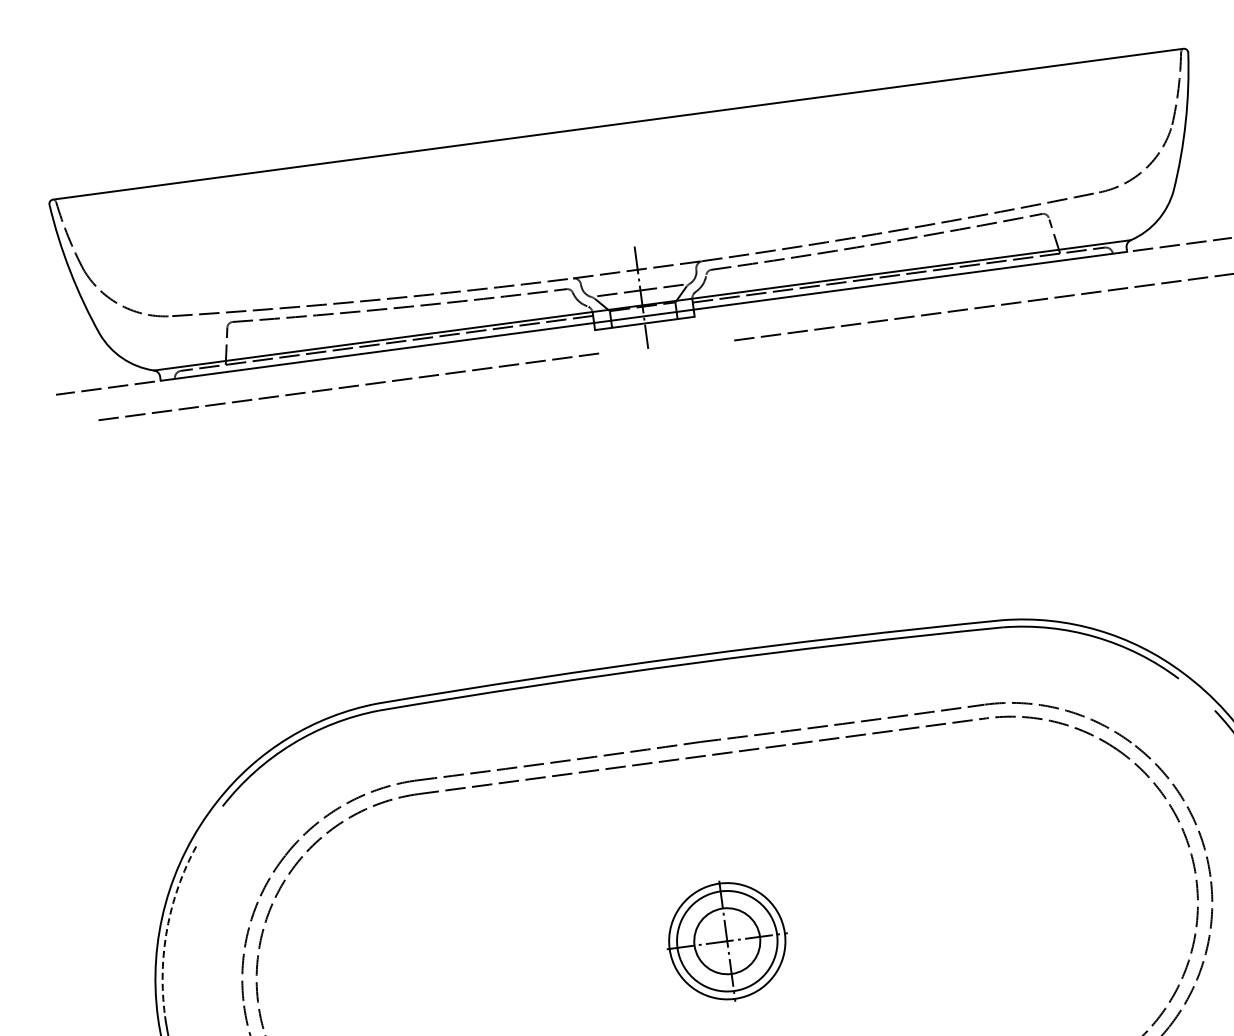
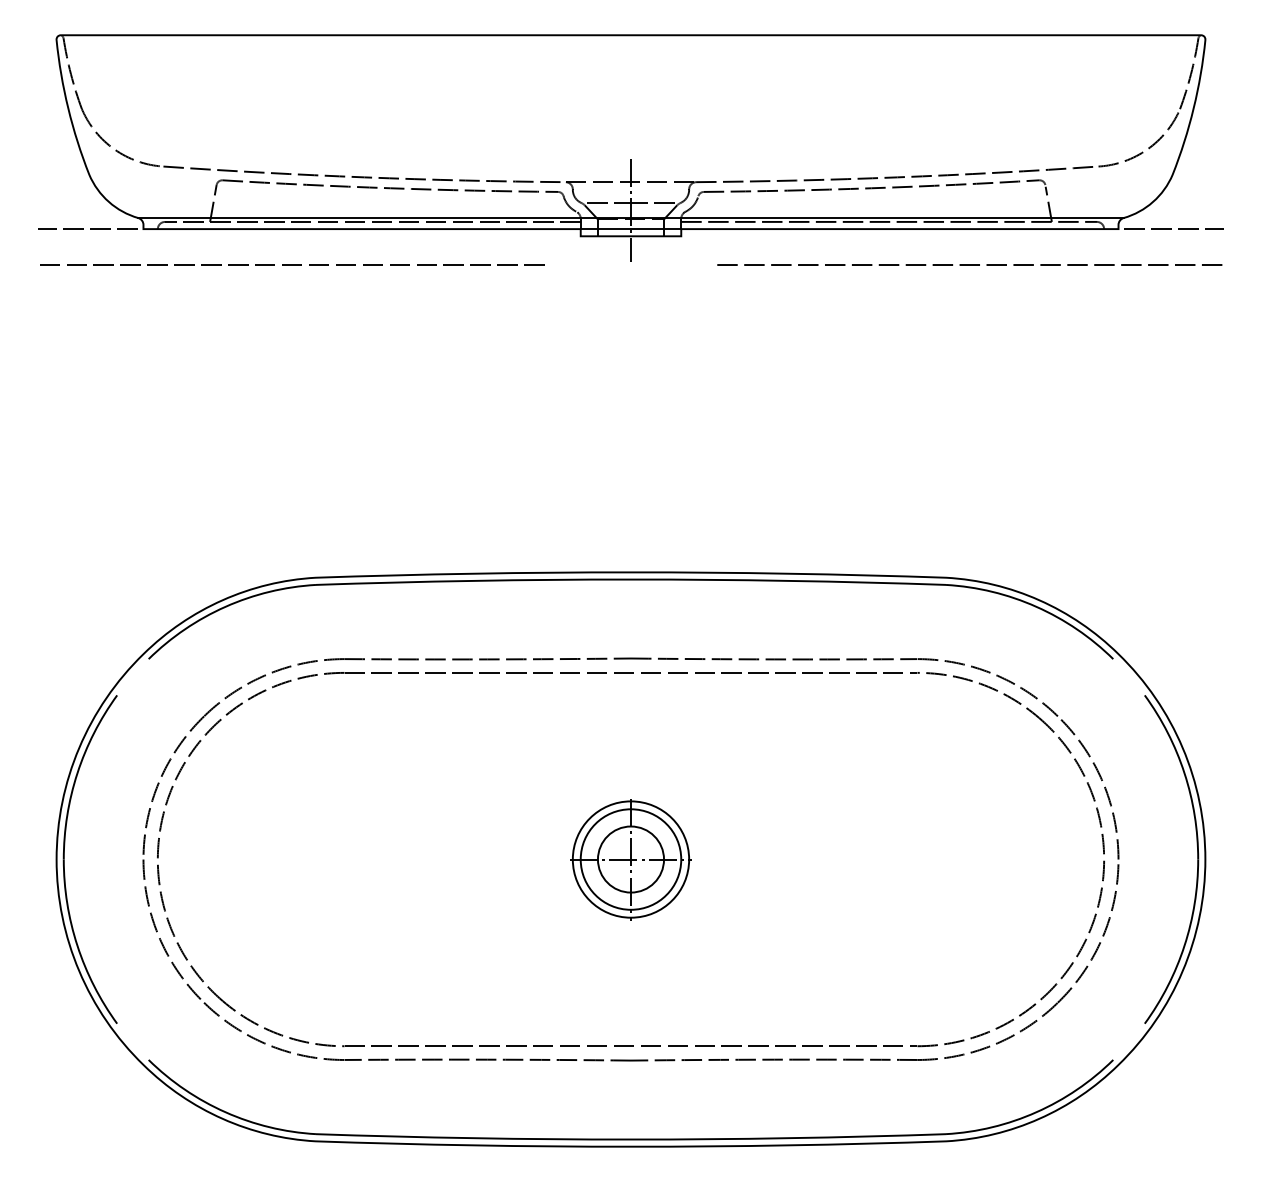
line: (349, 386) -> (292, 264), moved
arc: (167, 929) -> (77, 773), dashed -> solid

